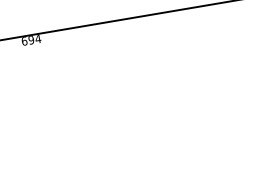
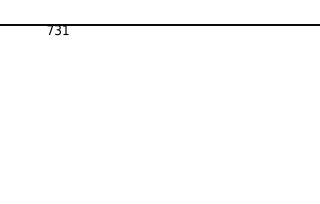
text: (30, 40) -> (57, 30), 694 -> 731

